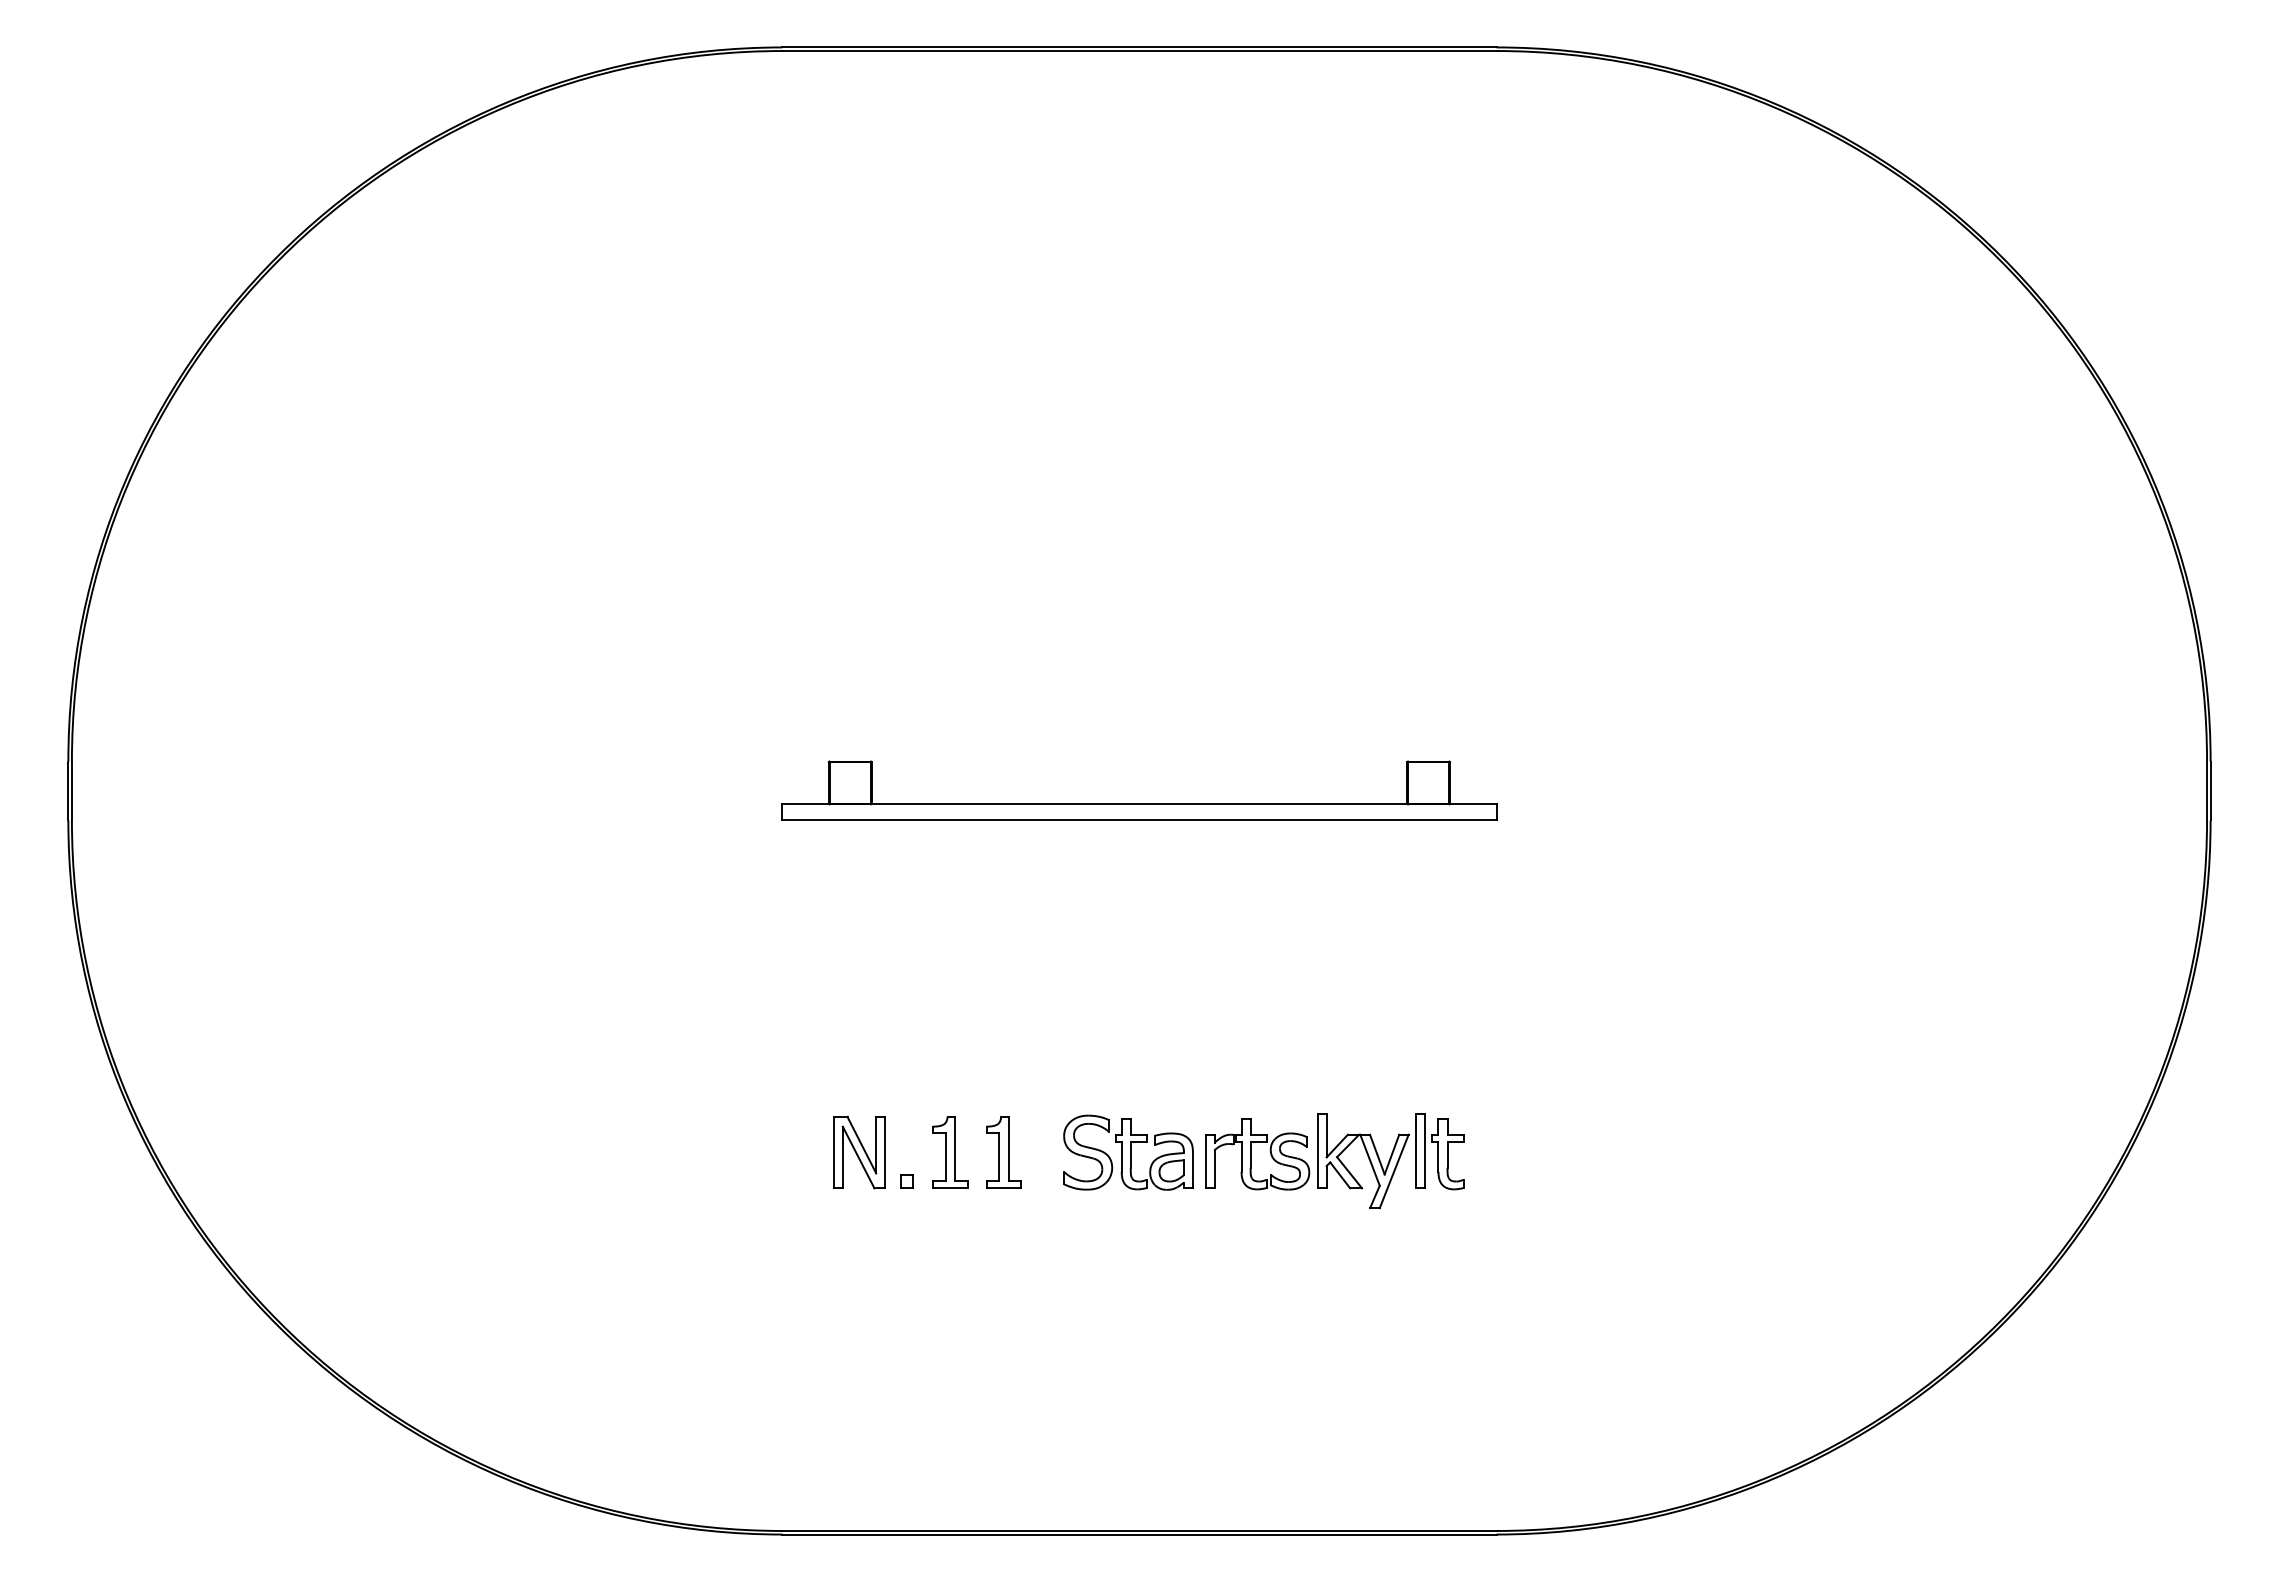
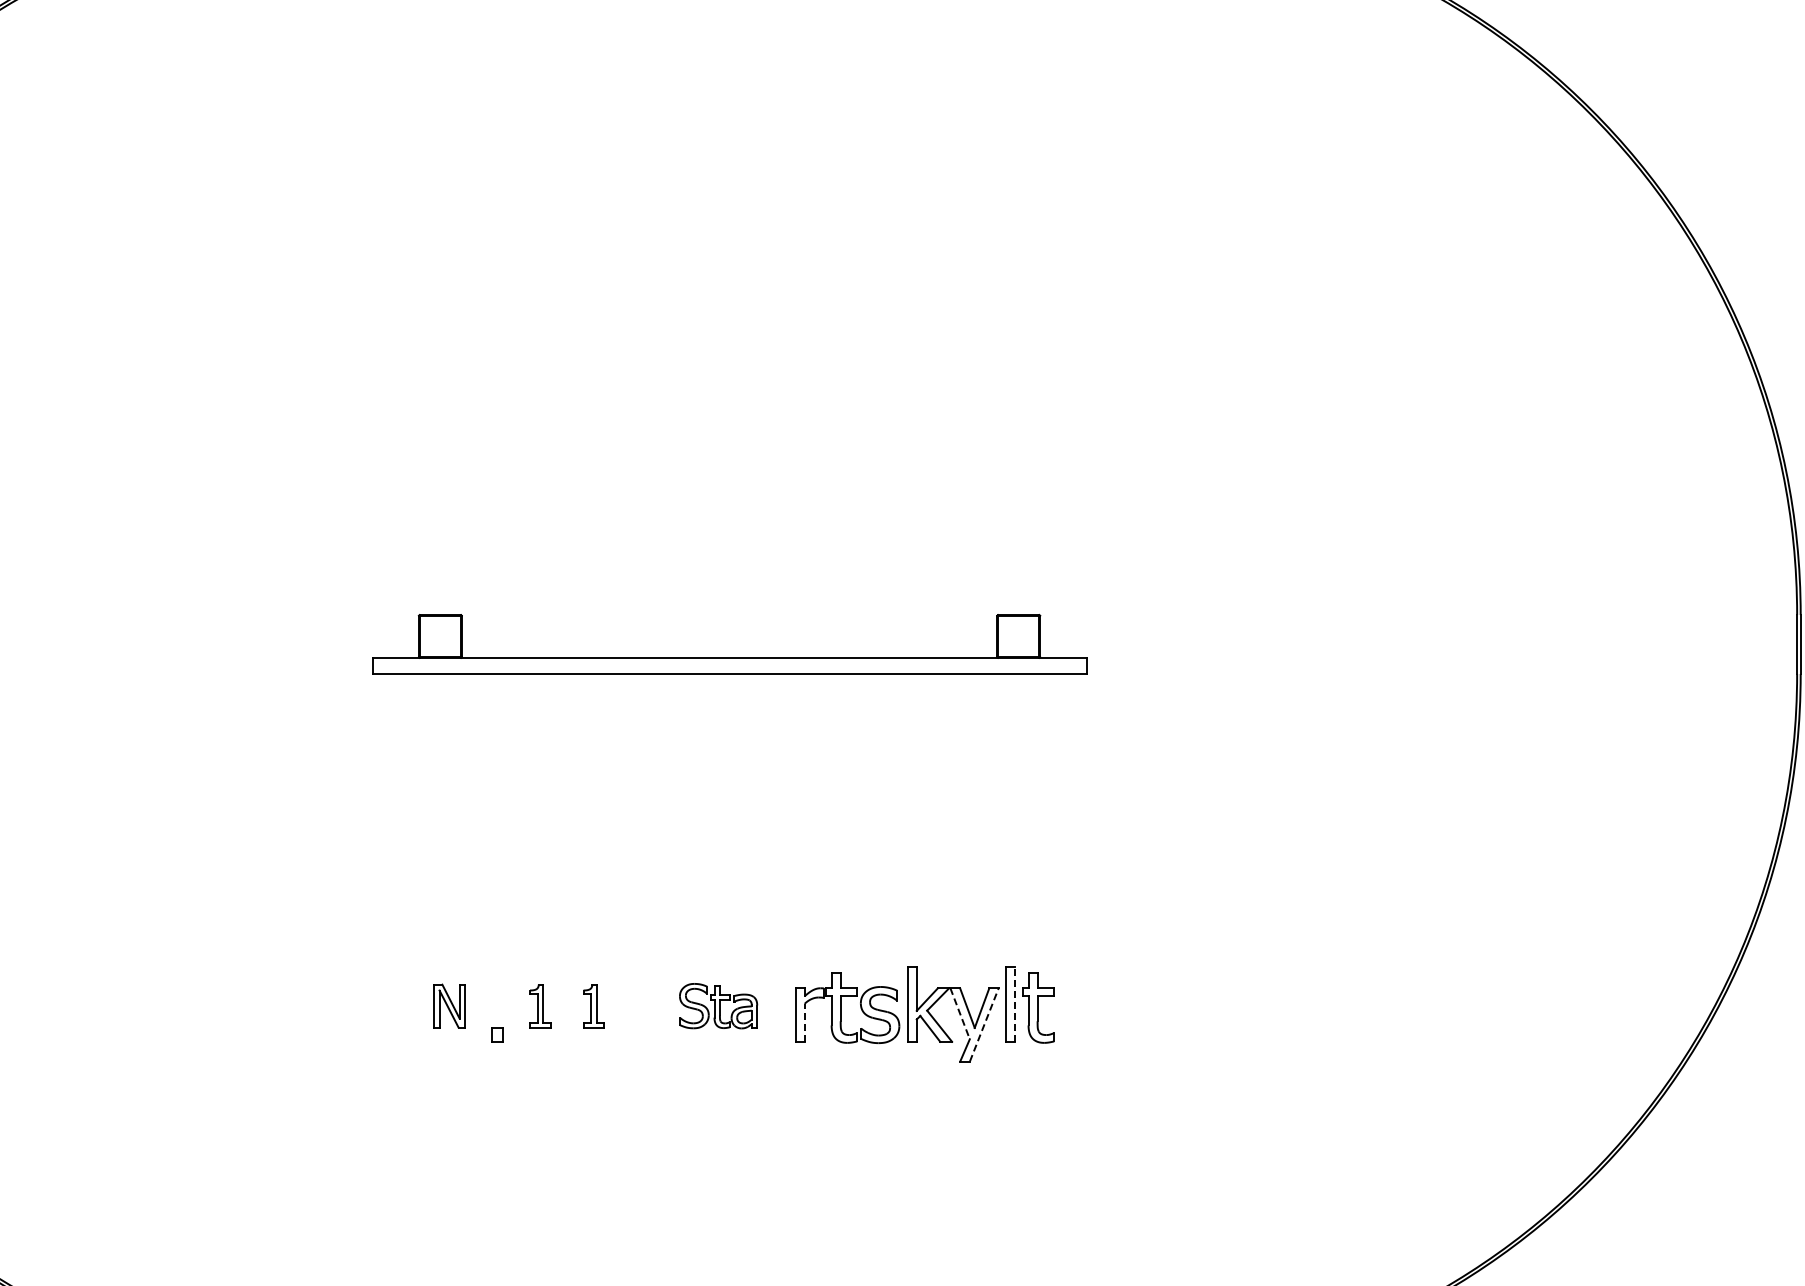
line: (1424, 1150) -> (1014, 1004), solid -> dashed
part: (859, 1152) -> (449, 1006), size x0.6
part: (950, 1152) -> (540, 1006), size x0.6
part: (1003, 1152) -> (593, 1006), size x0.6
part: (1128, 1152) -> (718, 1006), size x0.6
line: (1370, 1160) -> (960, 1014), solid -> dashed
line: (1214, 1168) -> (804, 1022), solid -> dashed
line: (1394, 1170) -> (984, 1024), solid -> dashed

